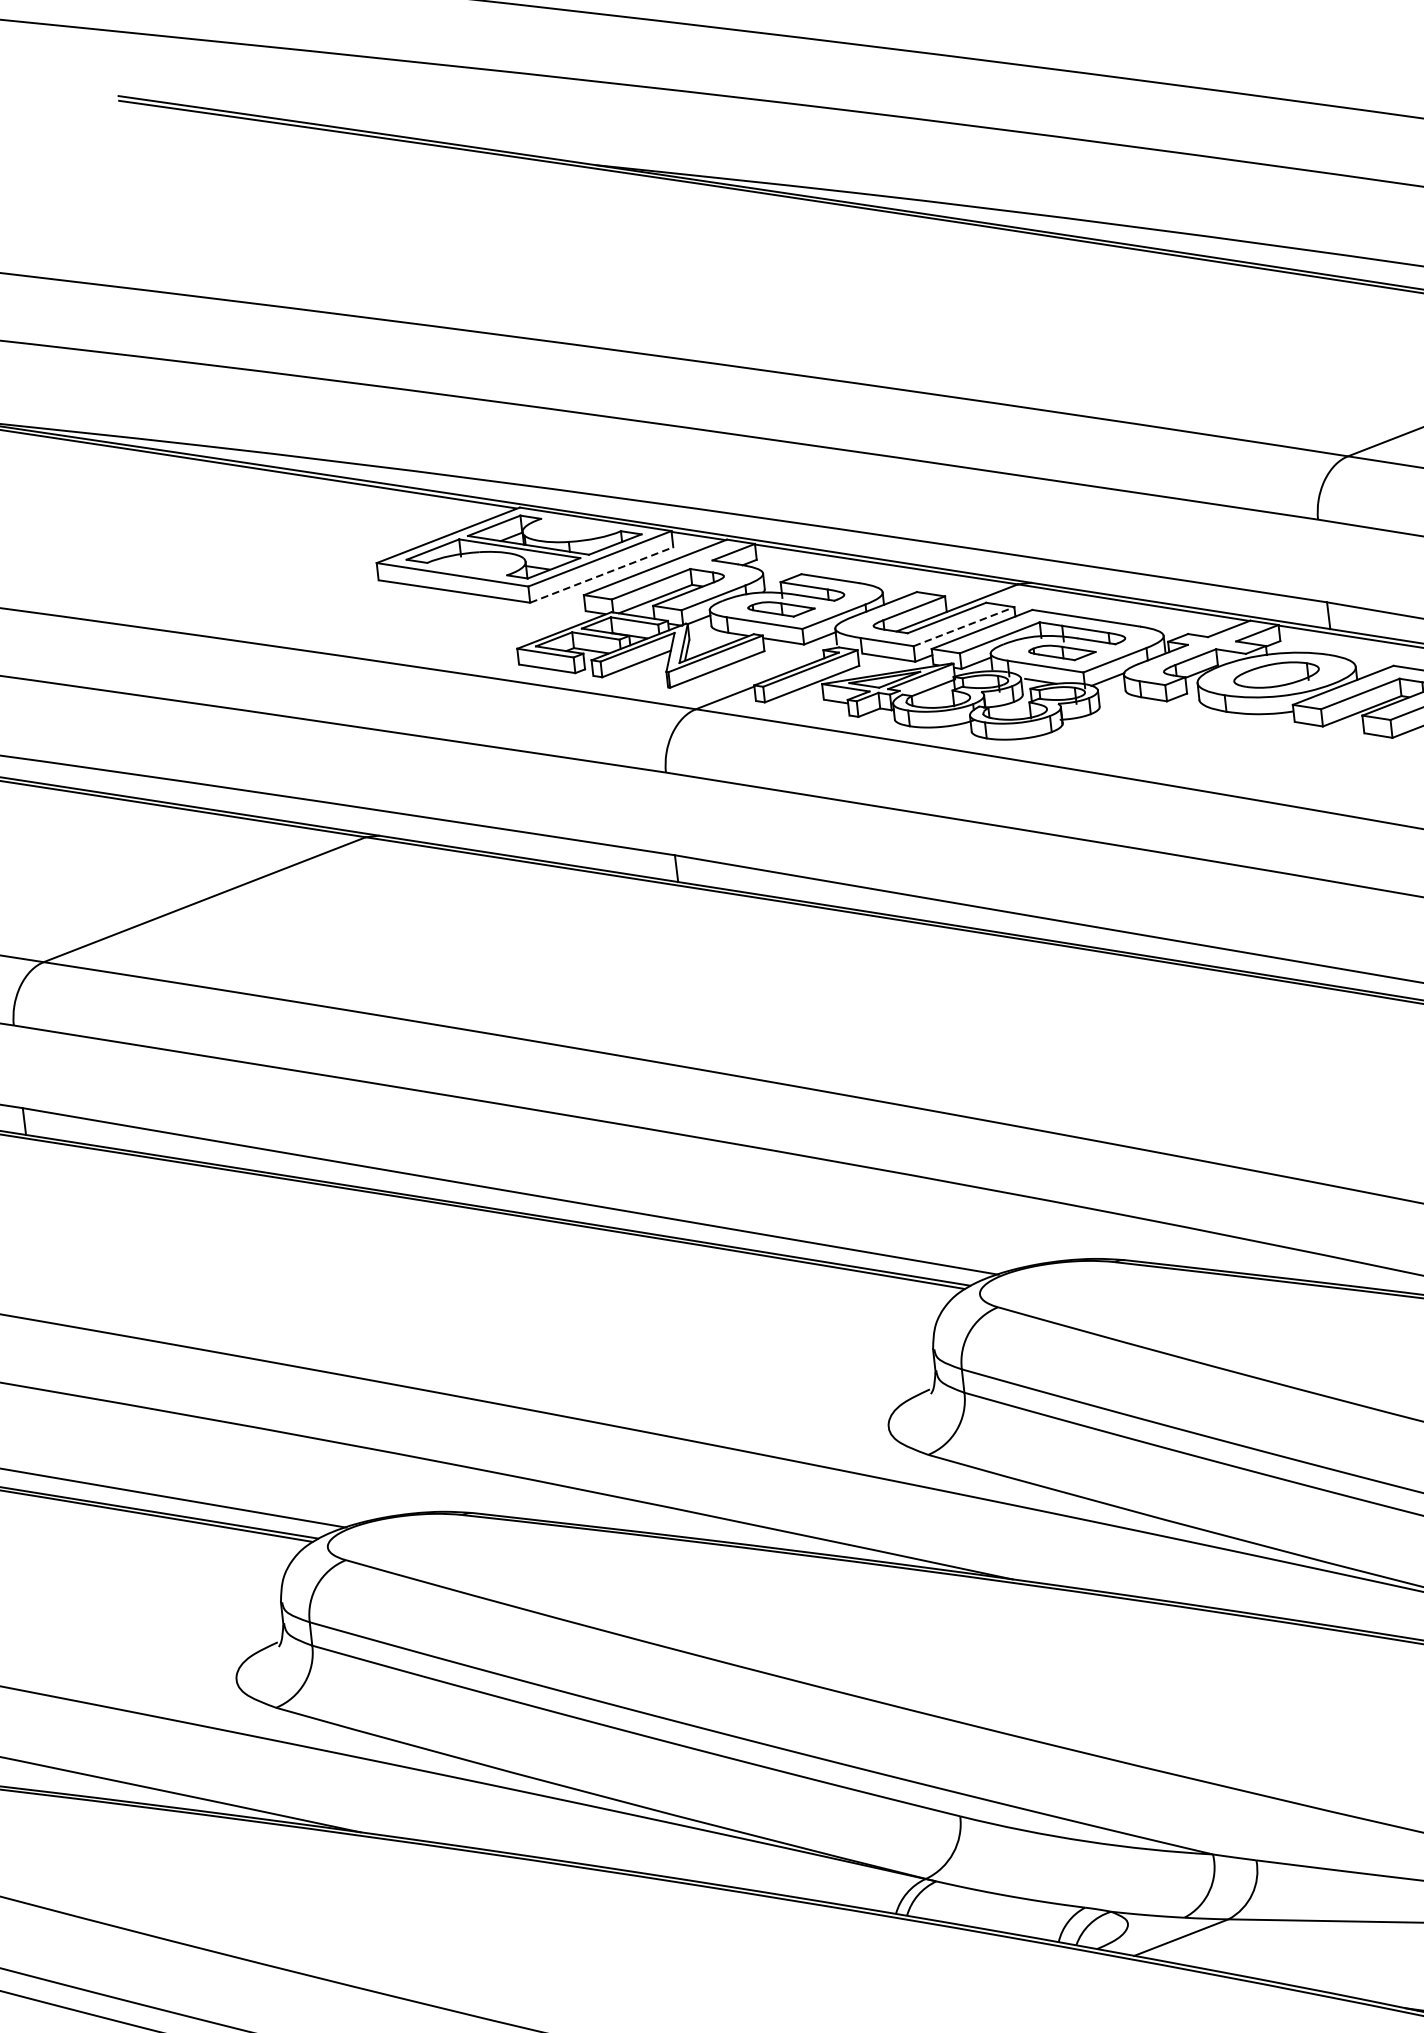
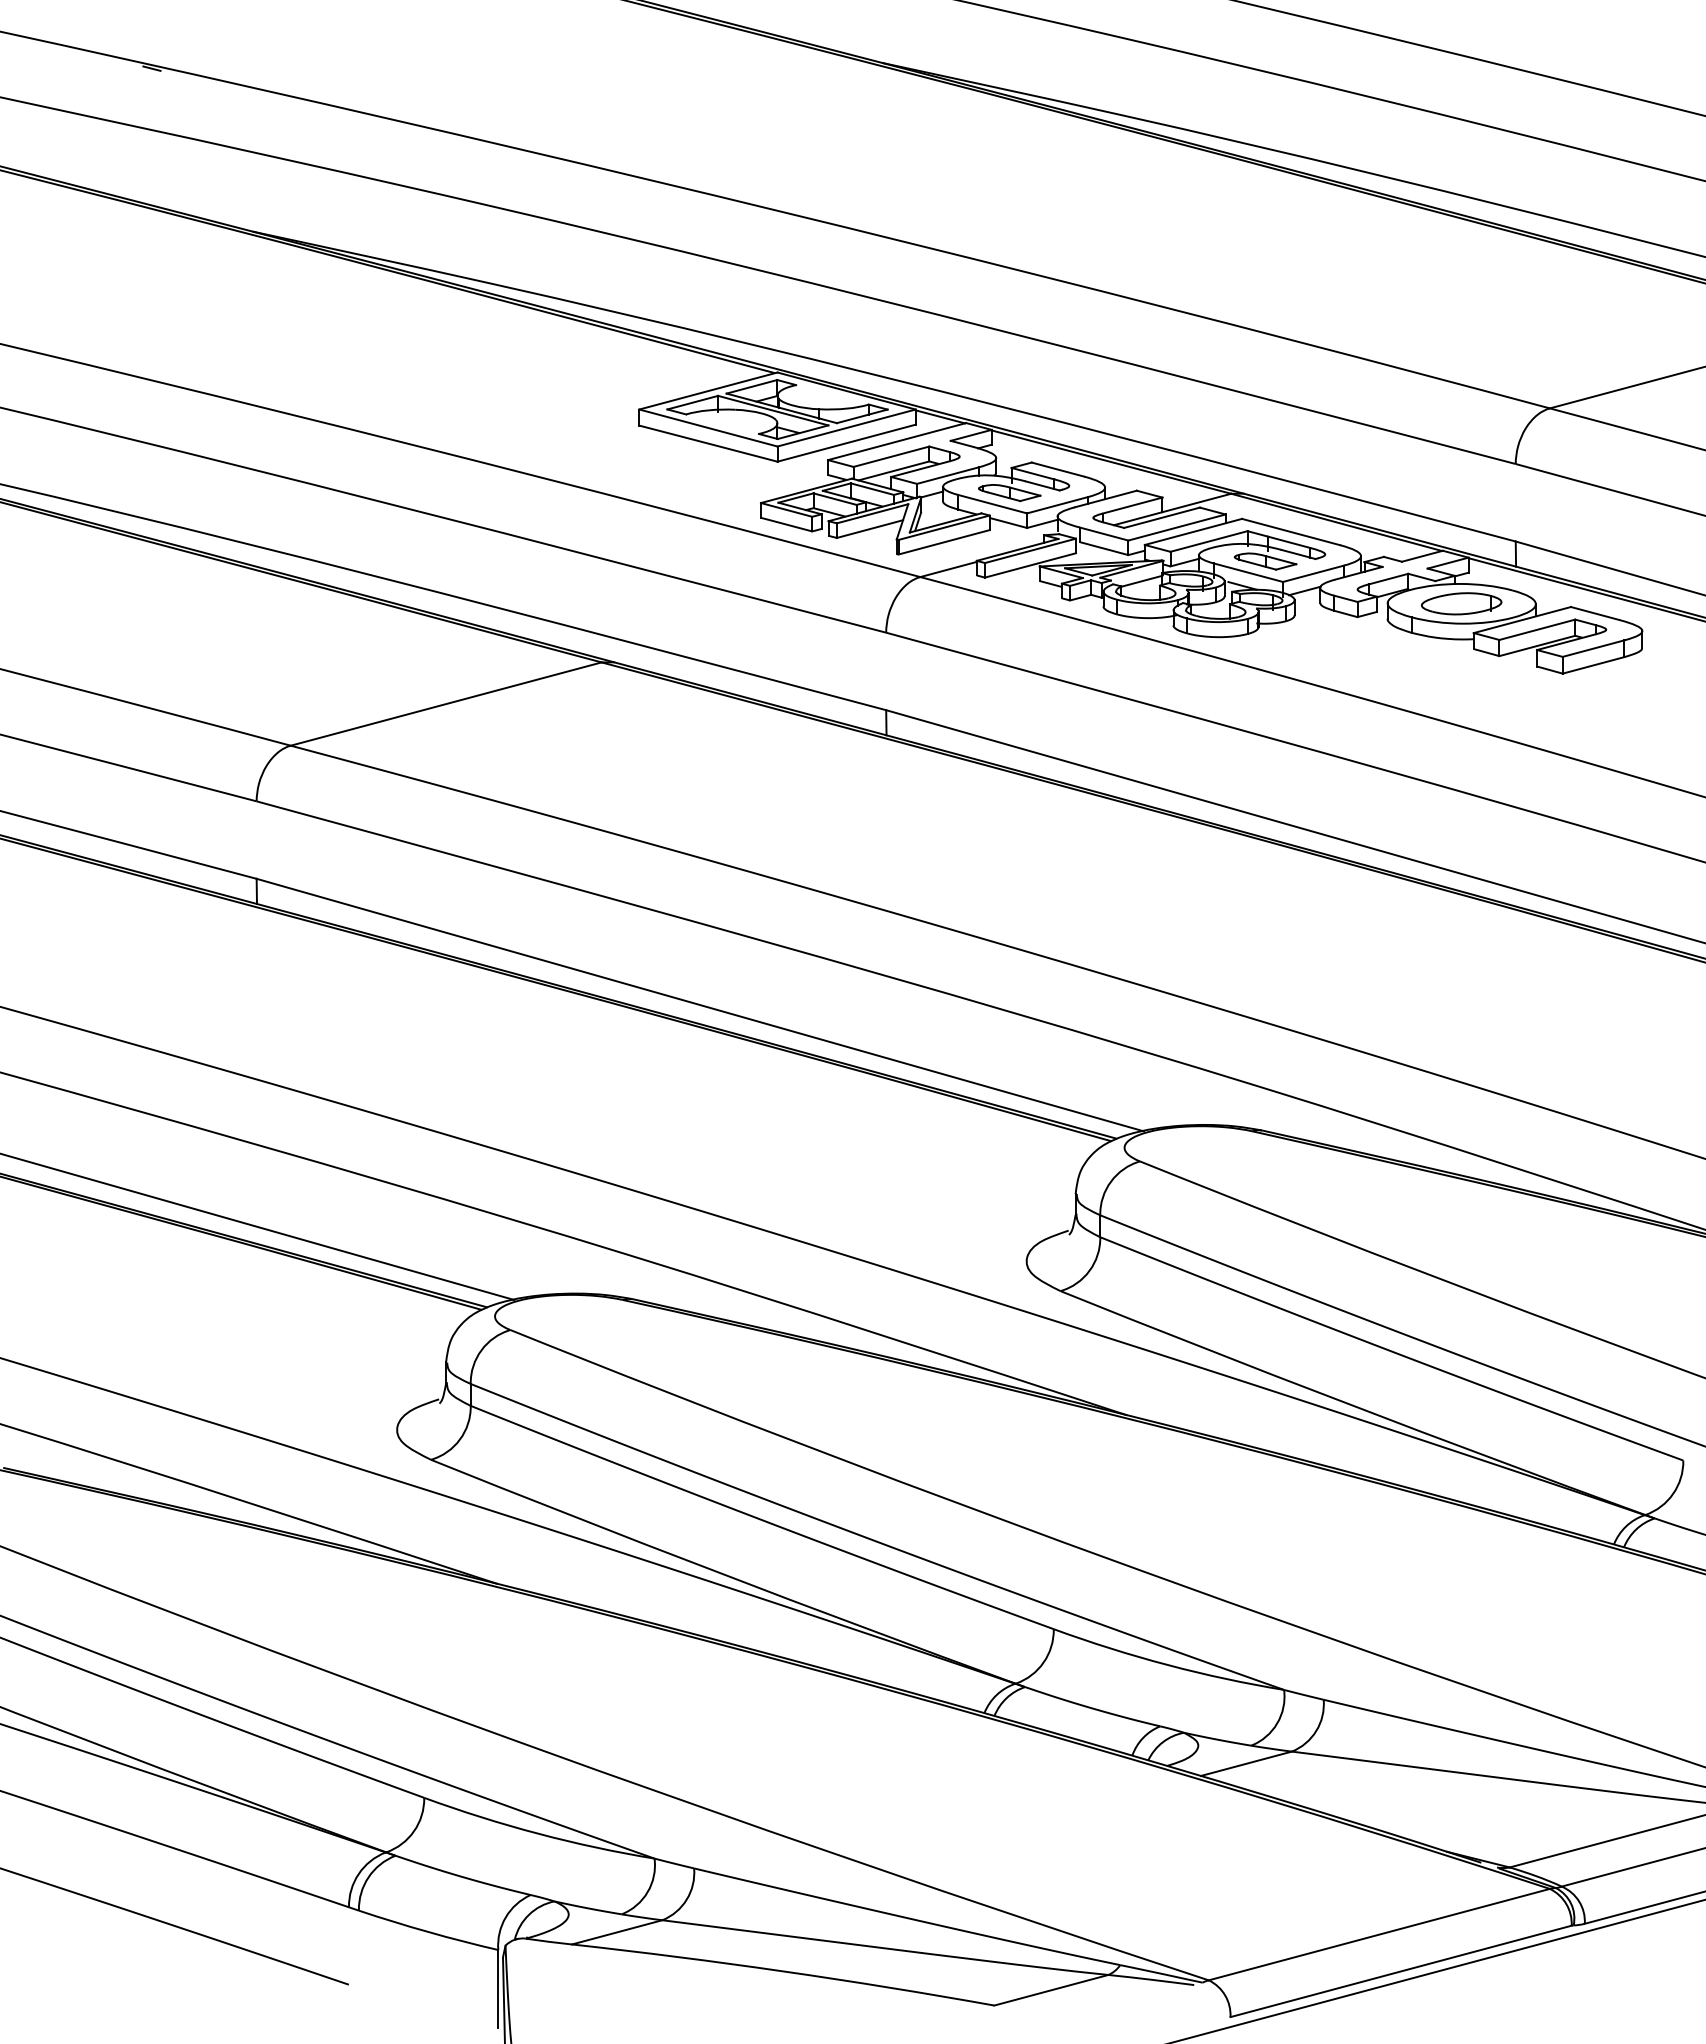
line: (601, 575) -> (846, 443), dashed -> solid
line: (964, 626) -> (1177, 527), dashed -> solid

